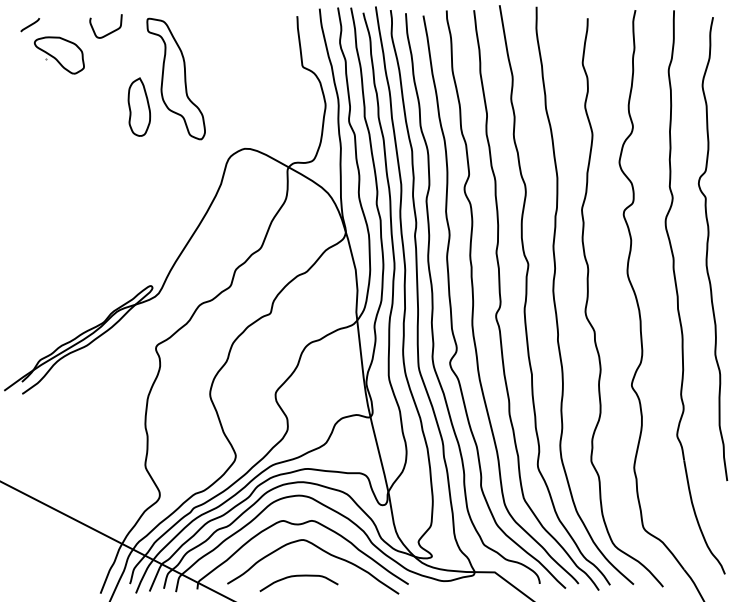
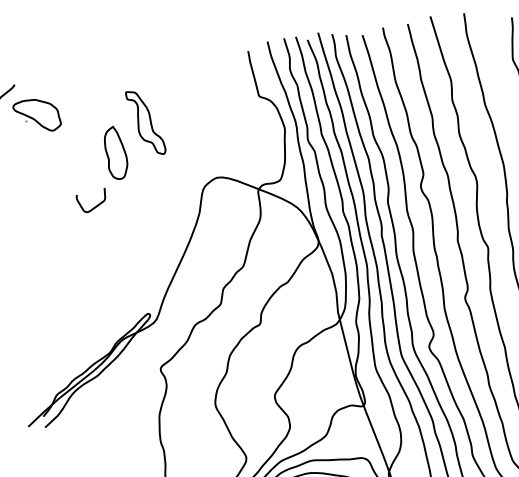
curve: (109, 32) -> (95, 205), moved
part: (175, 78) -> (145, 122), size x0.6

